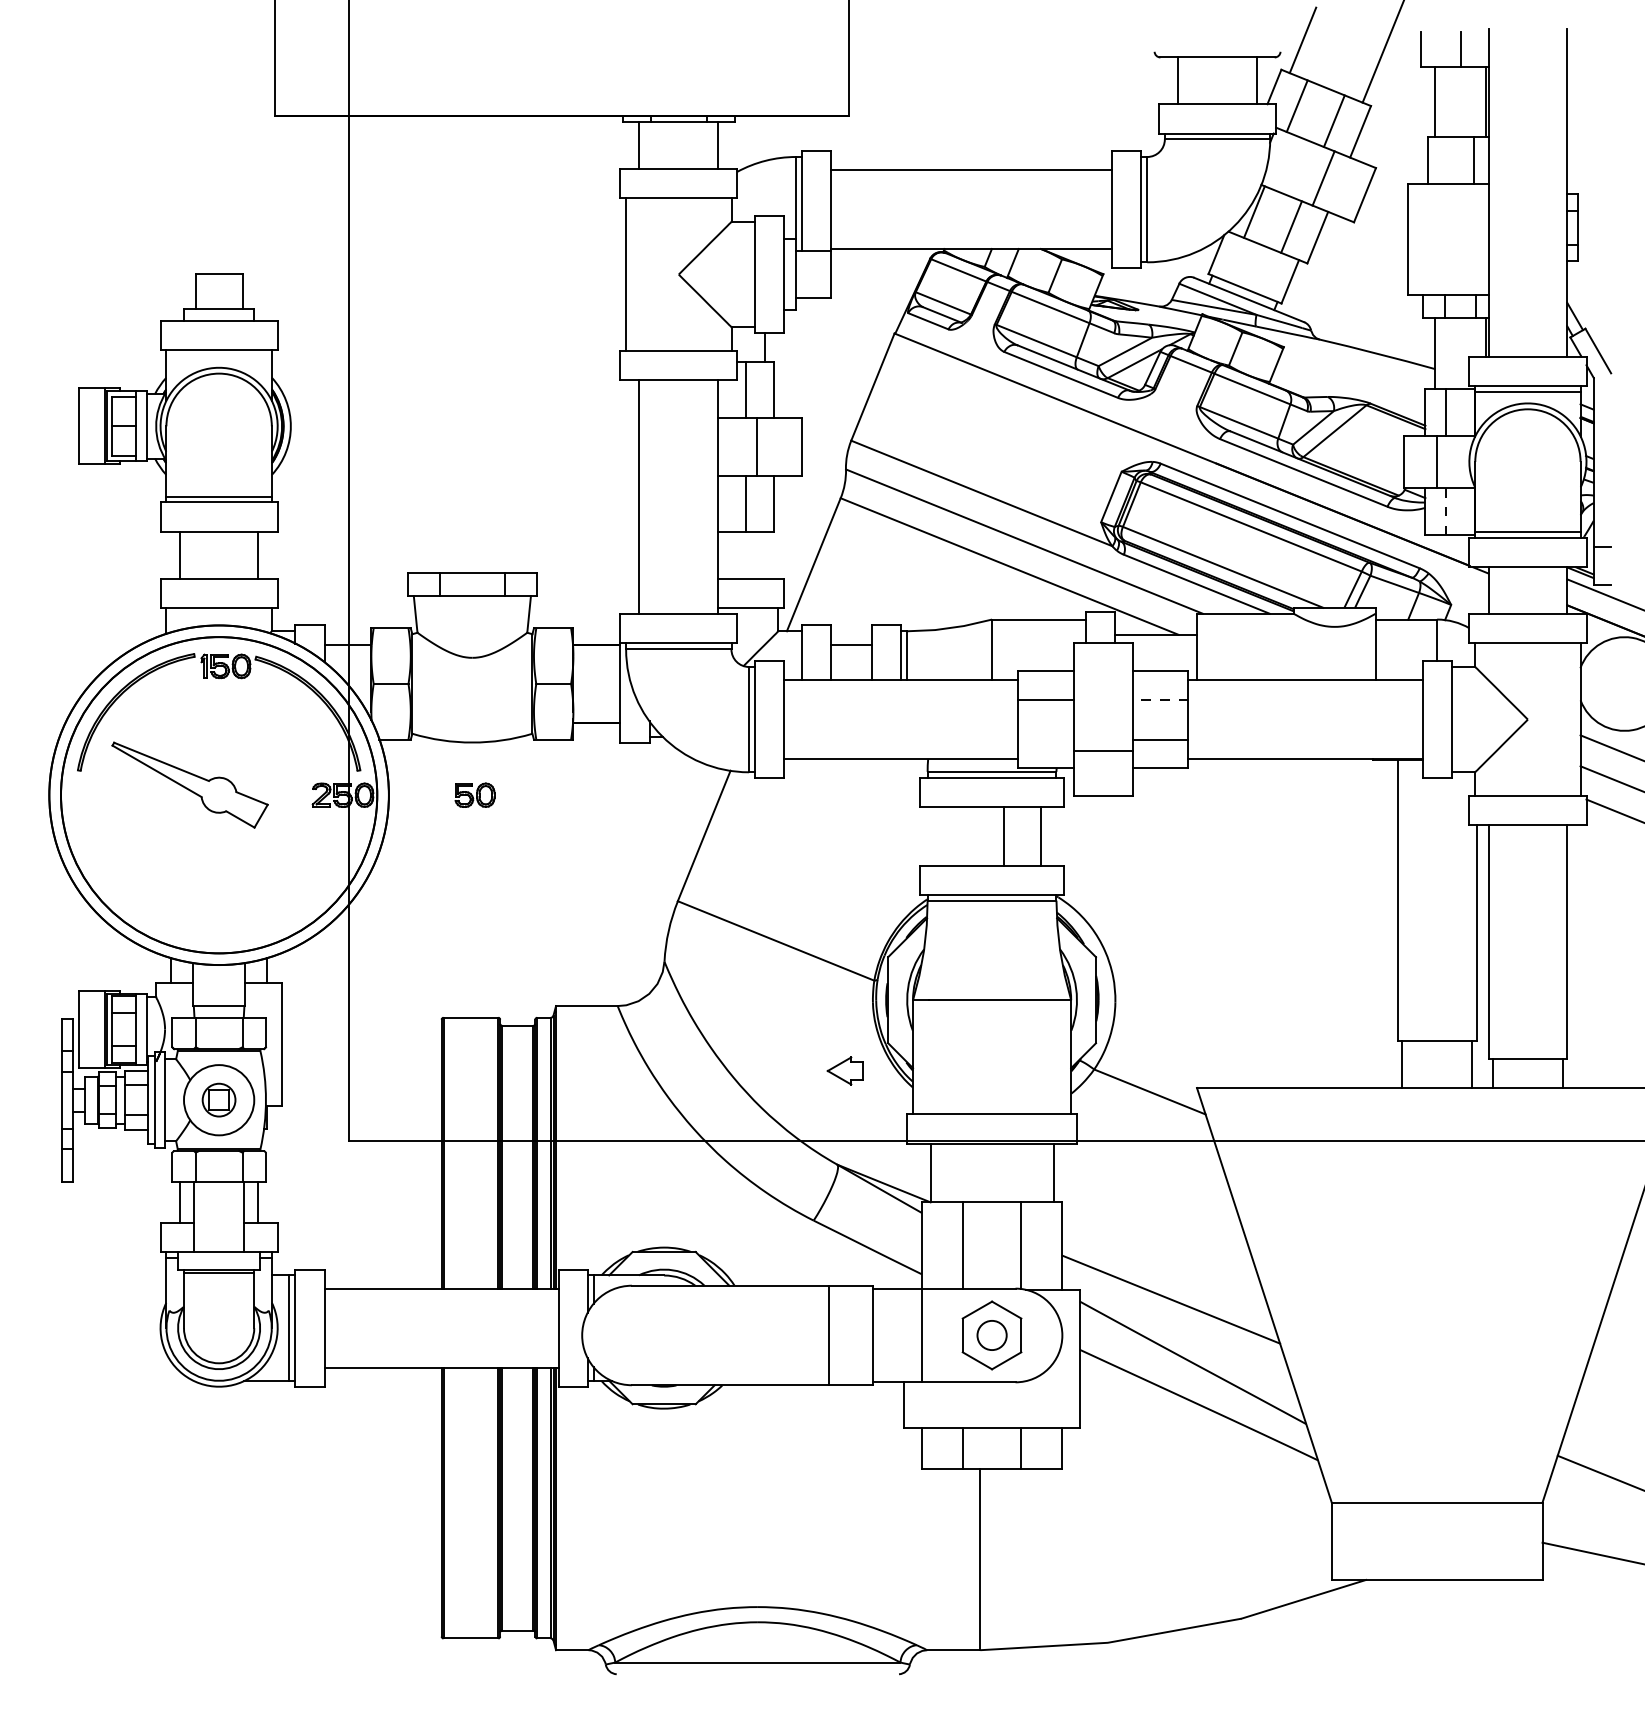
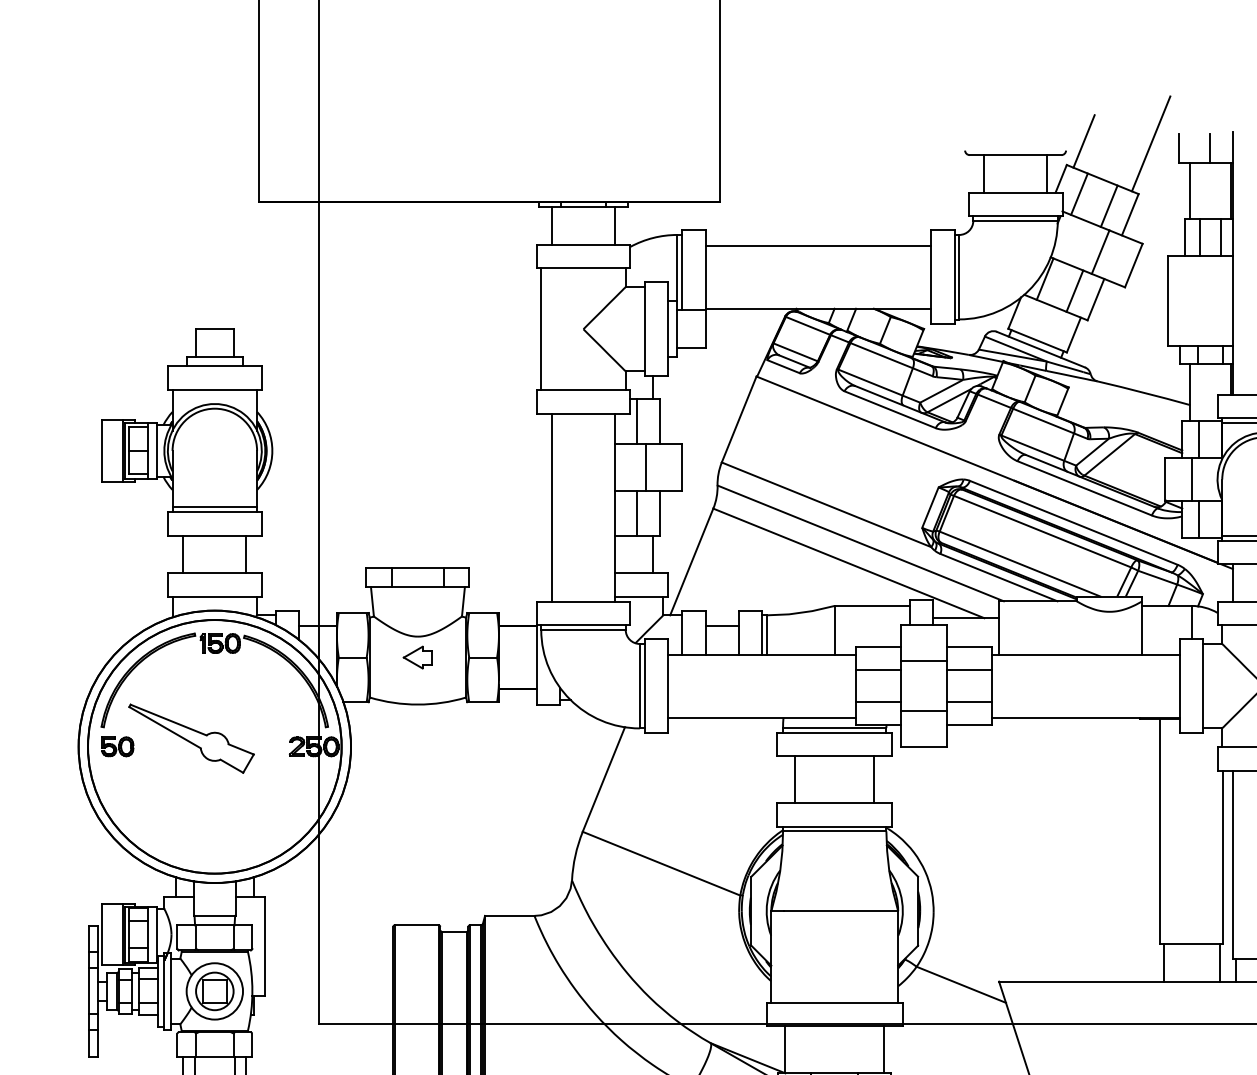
line: (1447, 159) -> (1199, 236), added
line: (1446, 512) -> (1199, 520), dashed -> solid
line: (764, 554) -> (652, 553), added
line: (1103, 688) -> (924, 661), added
line: (1160, 699) -> (969, 670), dashed -> solid
line: (1046, 739) -> (878, 702), added
part: (474, 794) -> (117, 746), moved
line: (1003, 835) -> (794, 779), moved
part: (844, 1070) -> (417, 657), moved
part: (218, 1099) -> (214, 990), size x1.43

